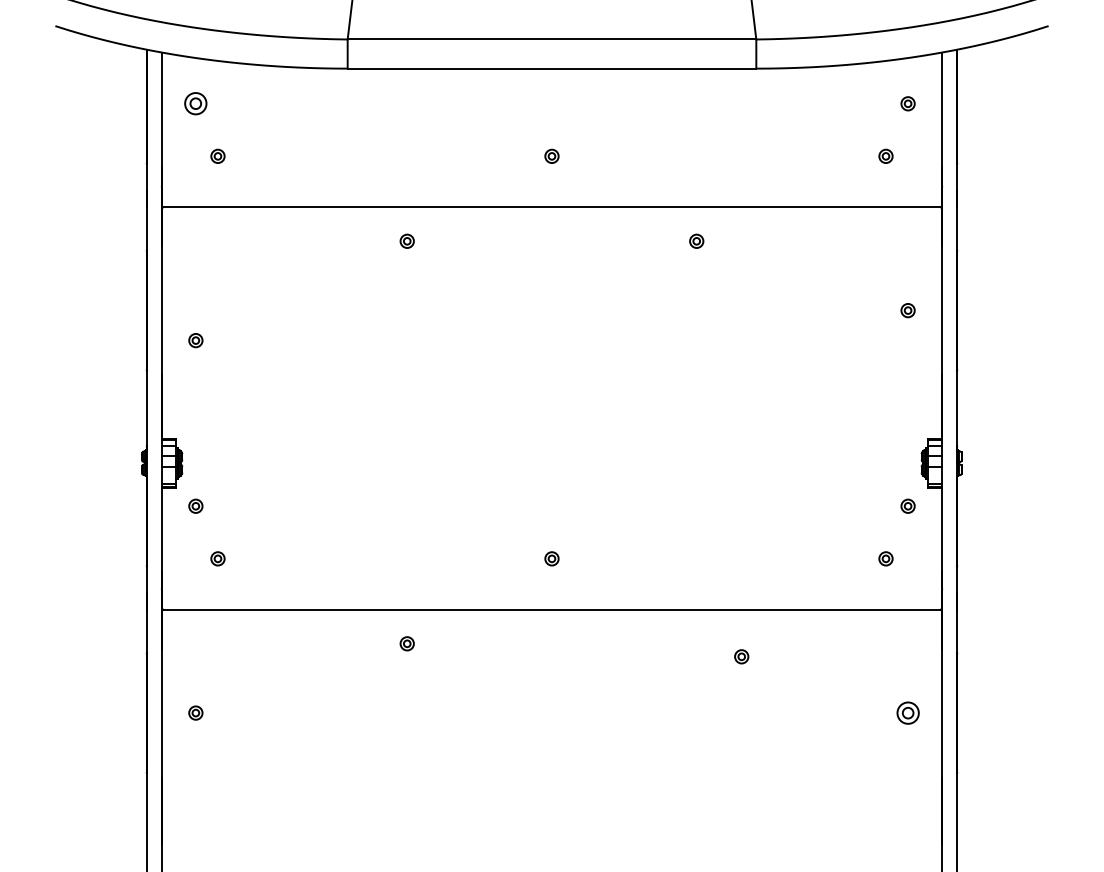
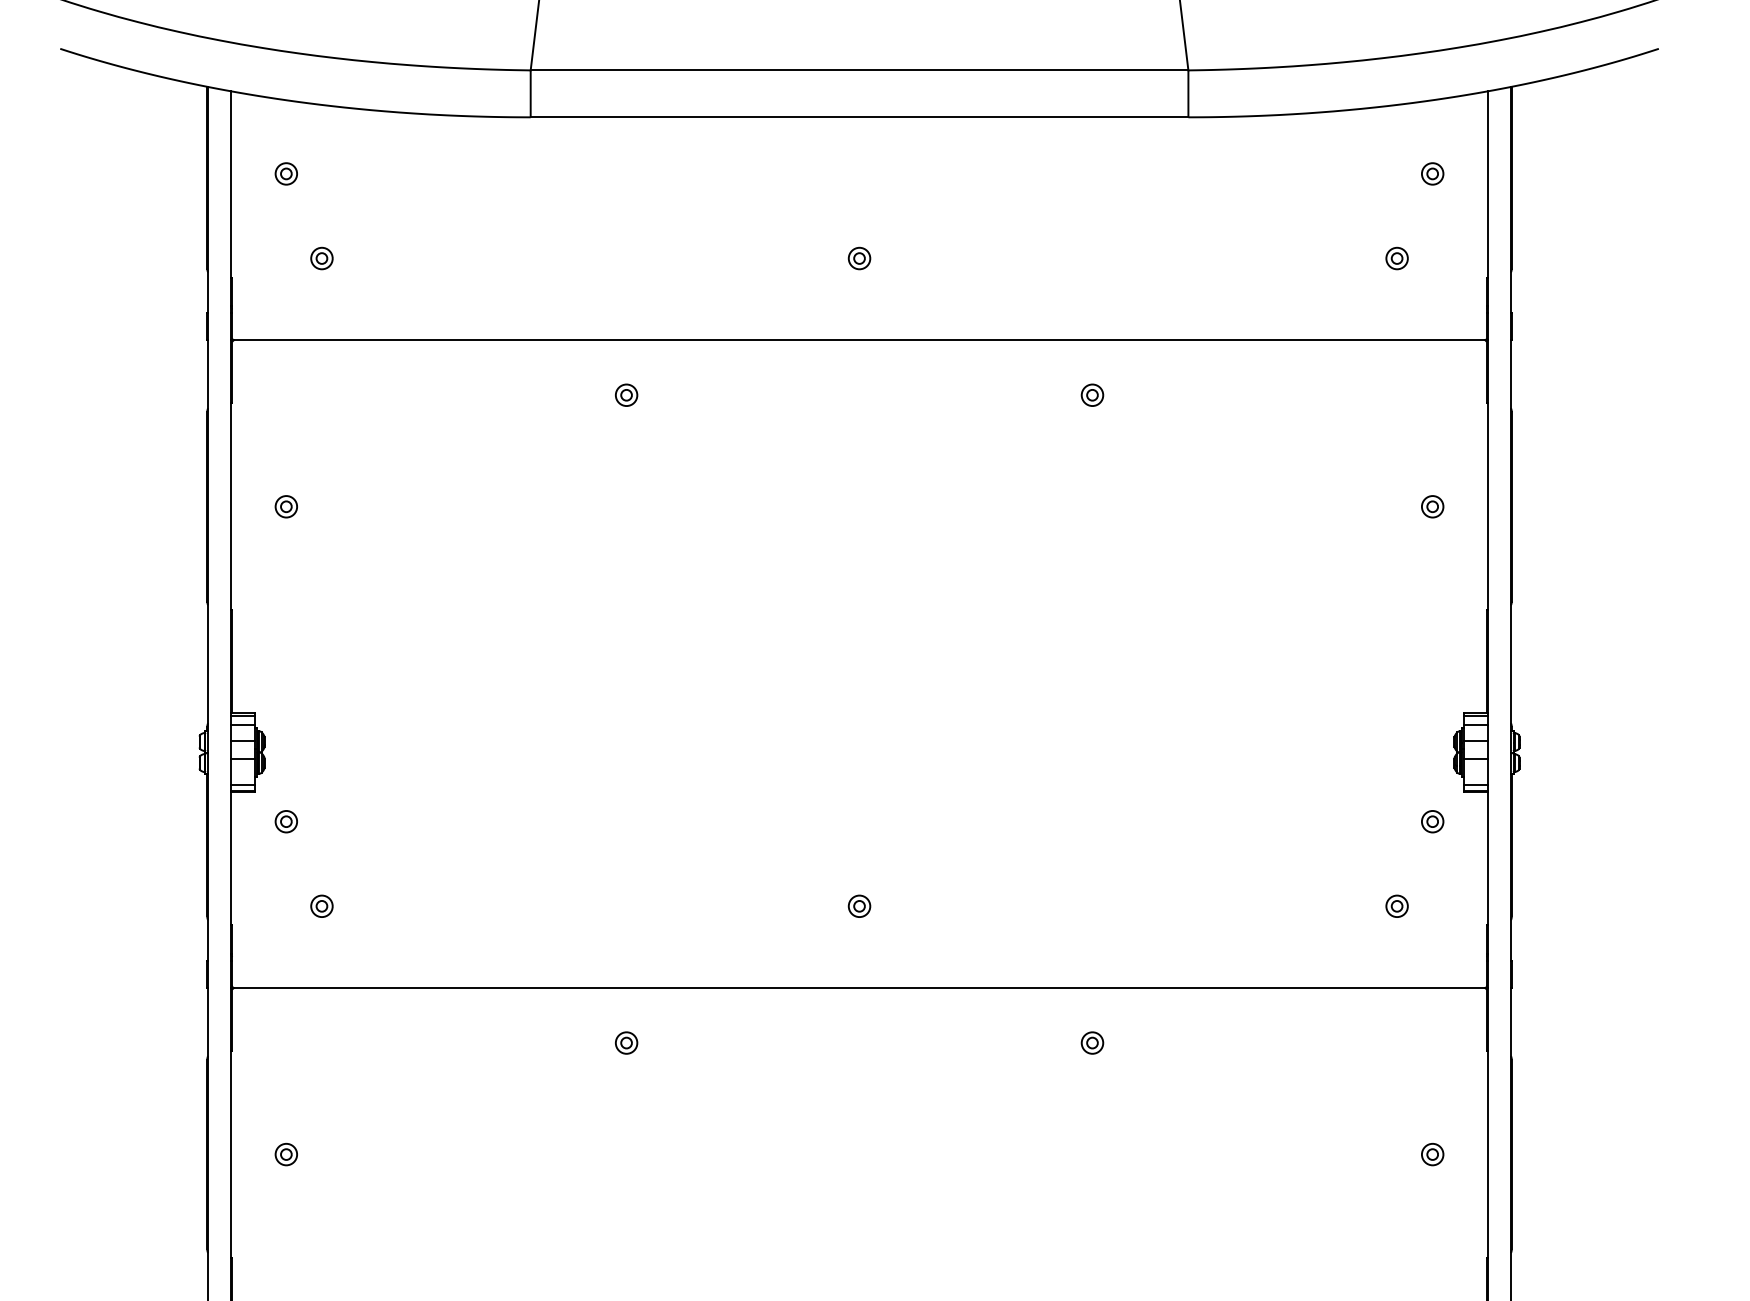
part: (195, 103) -> (285, 173), size x0.62
part: (195, 340) -> (285, 506), moved
part: (741, 656) -> (1092, 1042), moved
part: (907, 712) -> (1431, 1153), size x0.62

